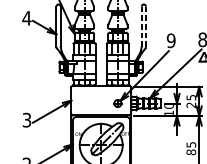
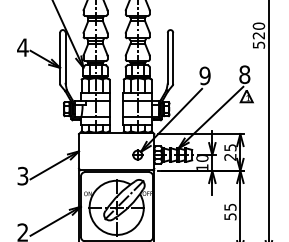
line: (141, 26) -> (167, 58), dashed -> solid
line: (146, 26) -> (173, 58), dashed -> solid
text: (191, 152) -> (230, 216), 85 -> 55

